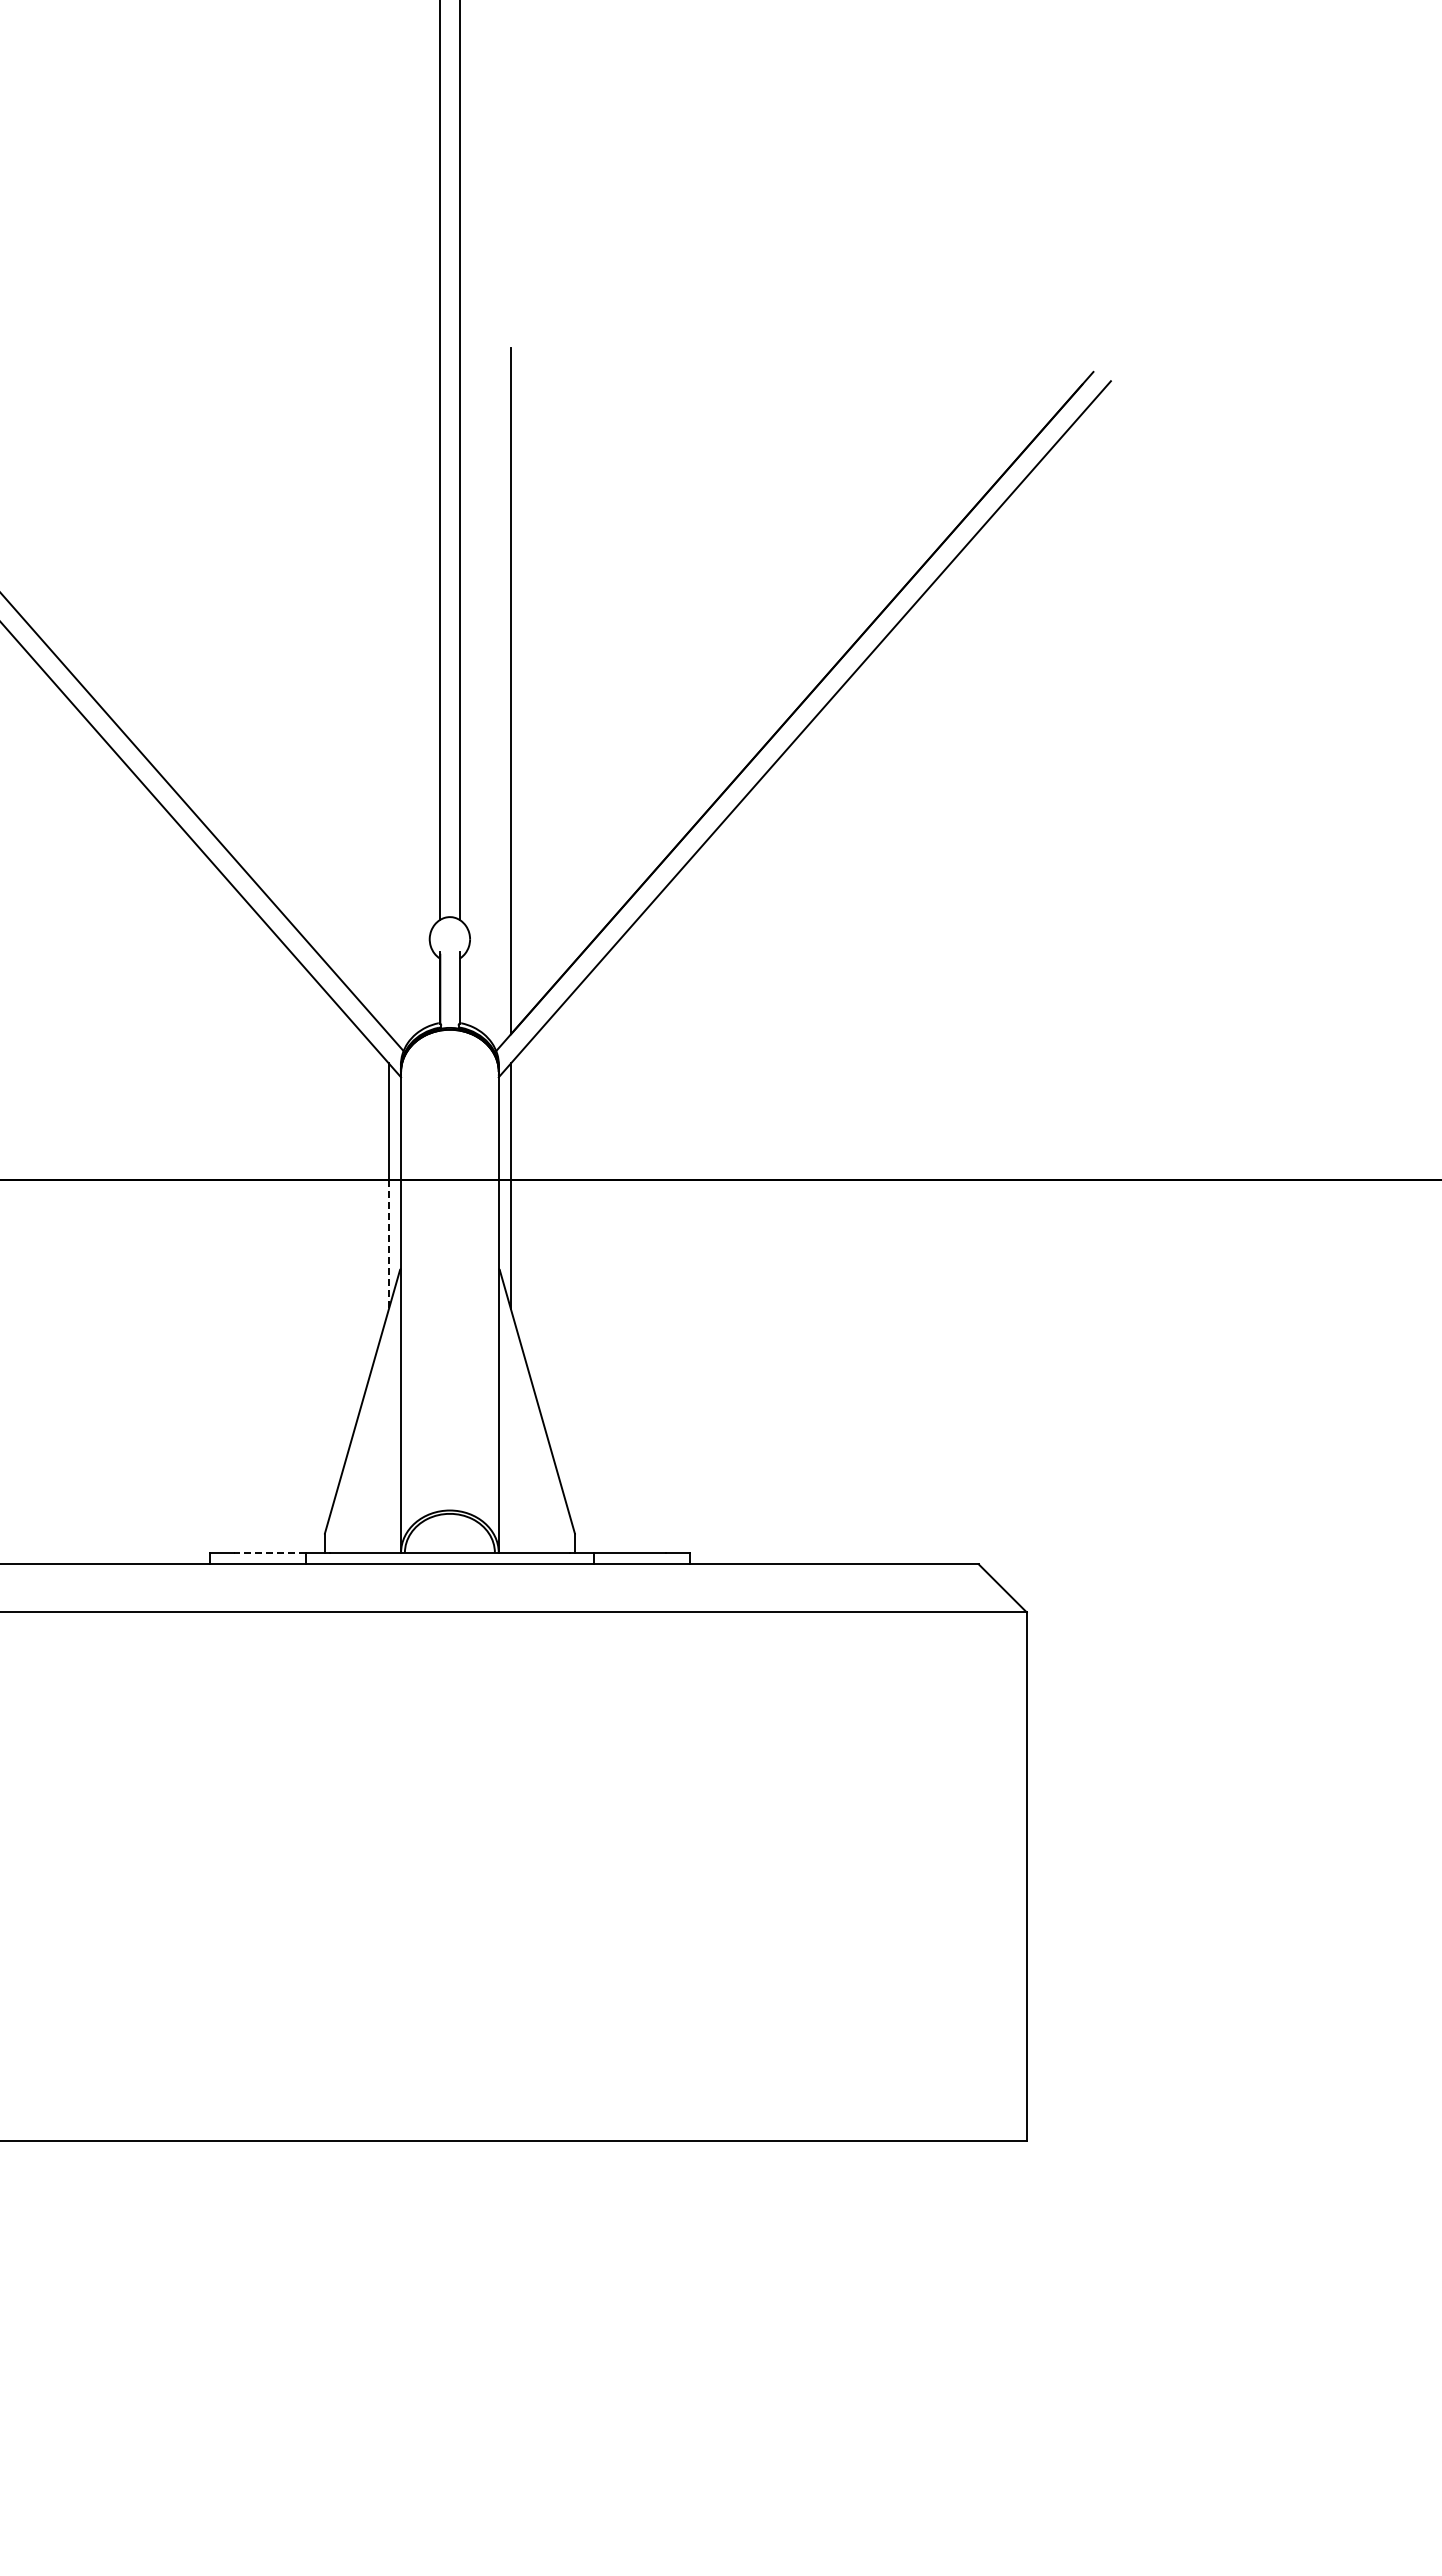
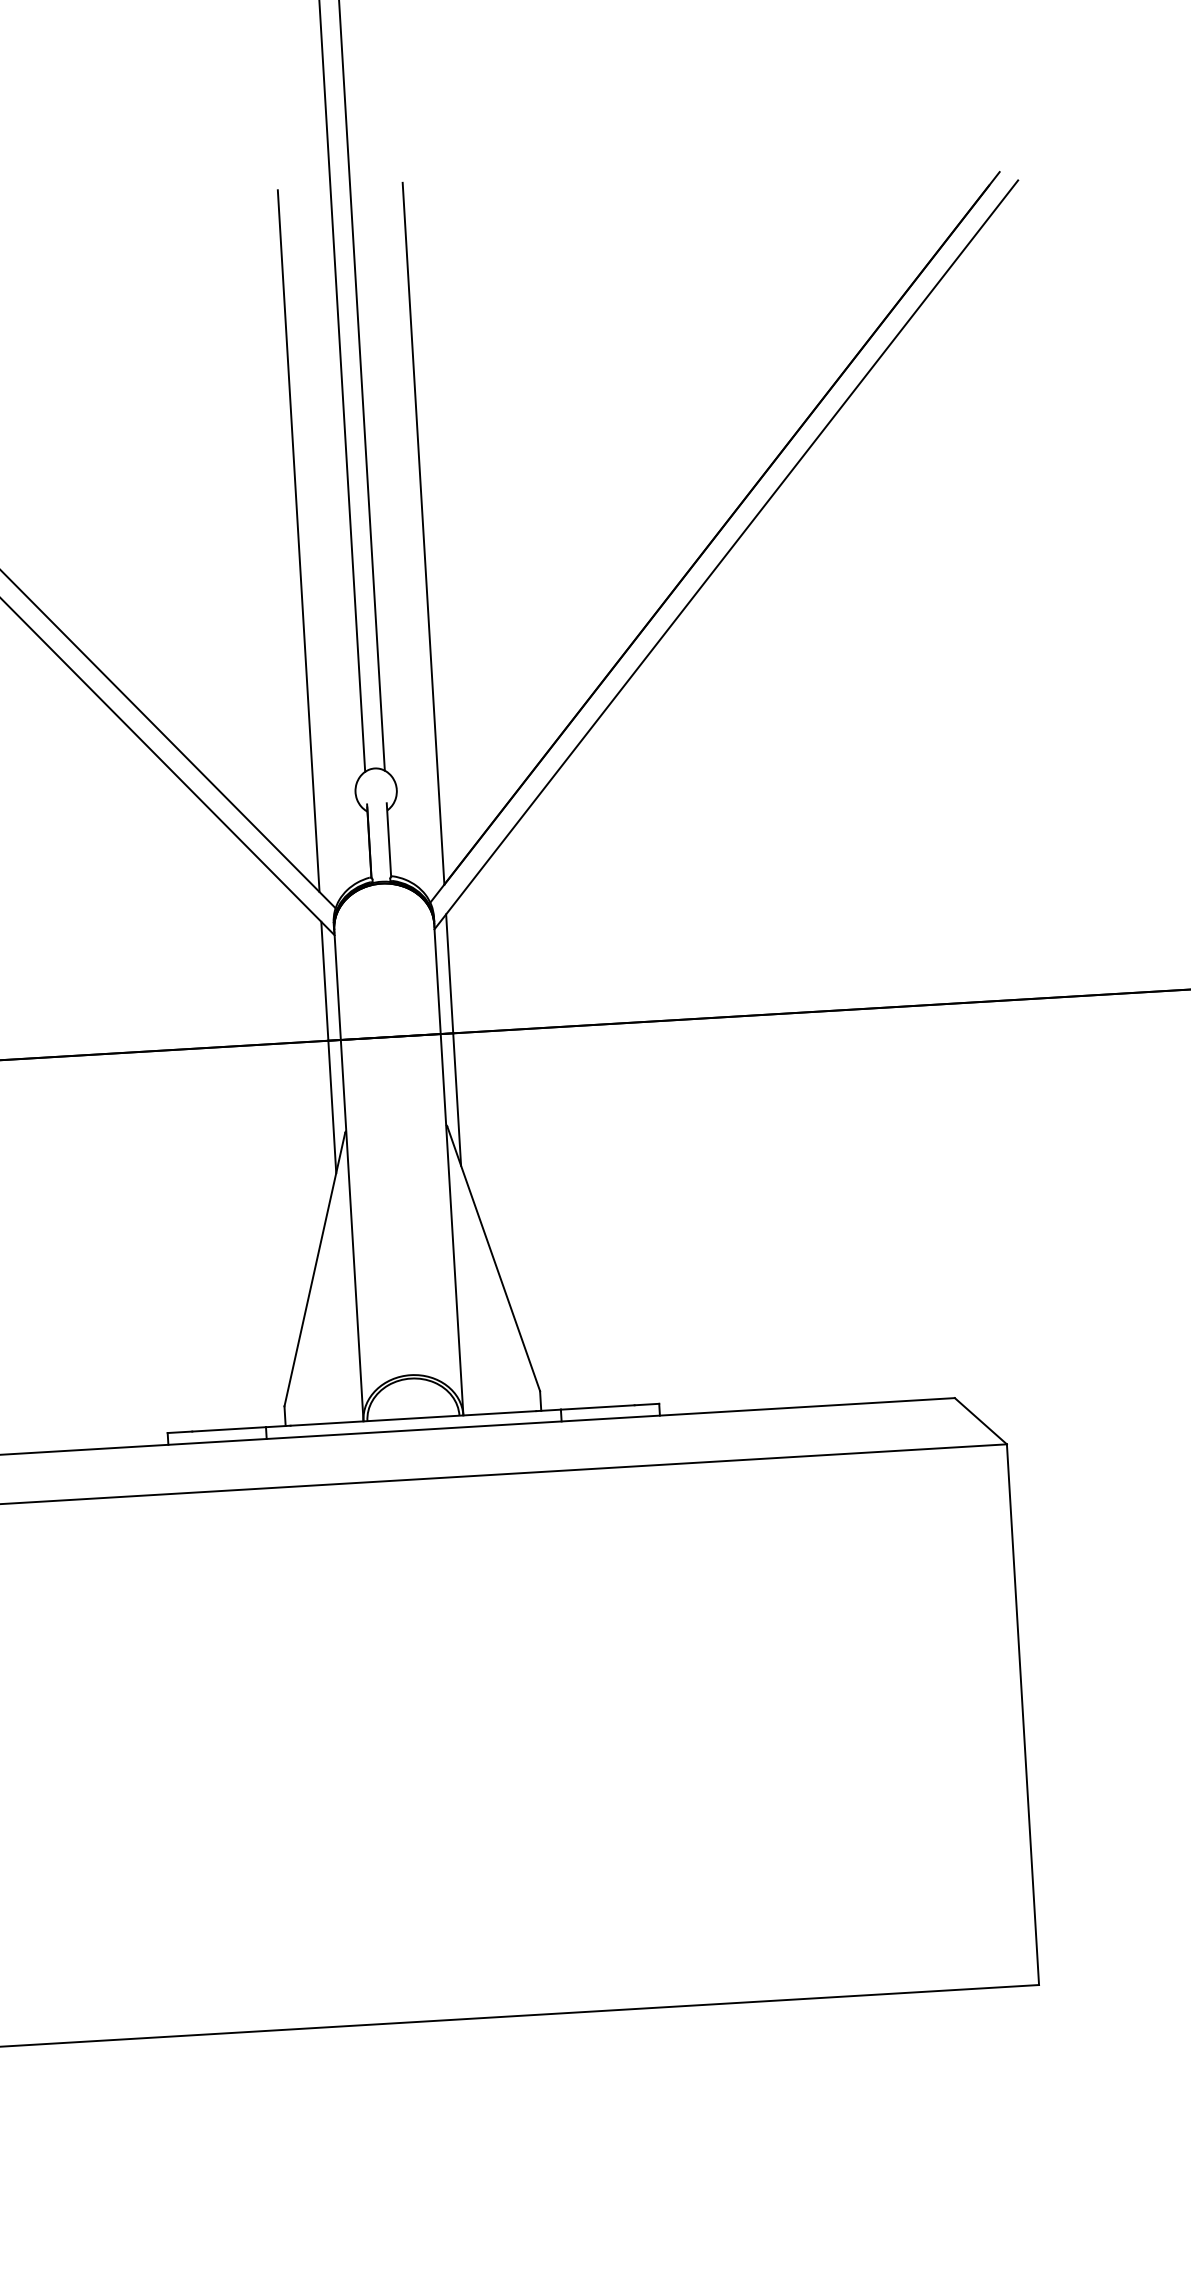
line: (388, 690) -> (298, 540), added
line: (388, 1244) -> (331, 1106), dashed -> solid
line: (269, 1552) -> (228, 1429), dashed -> solid

